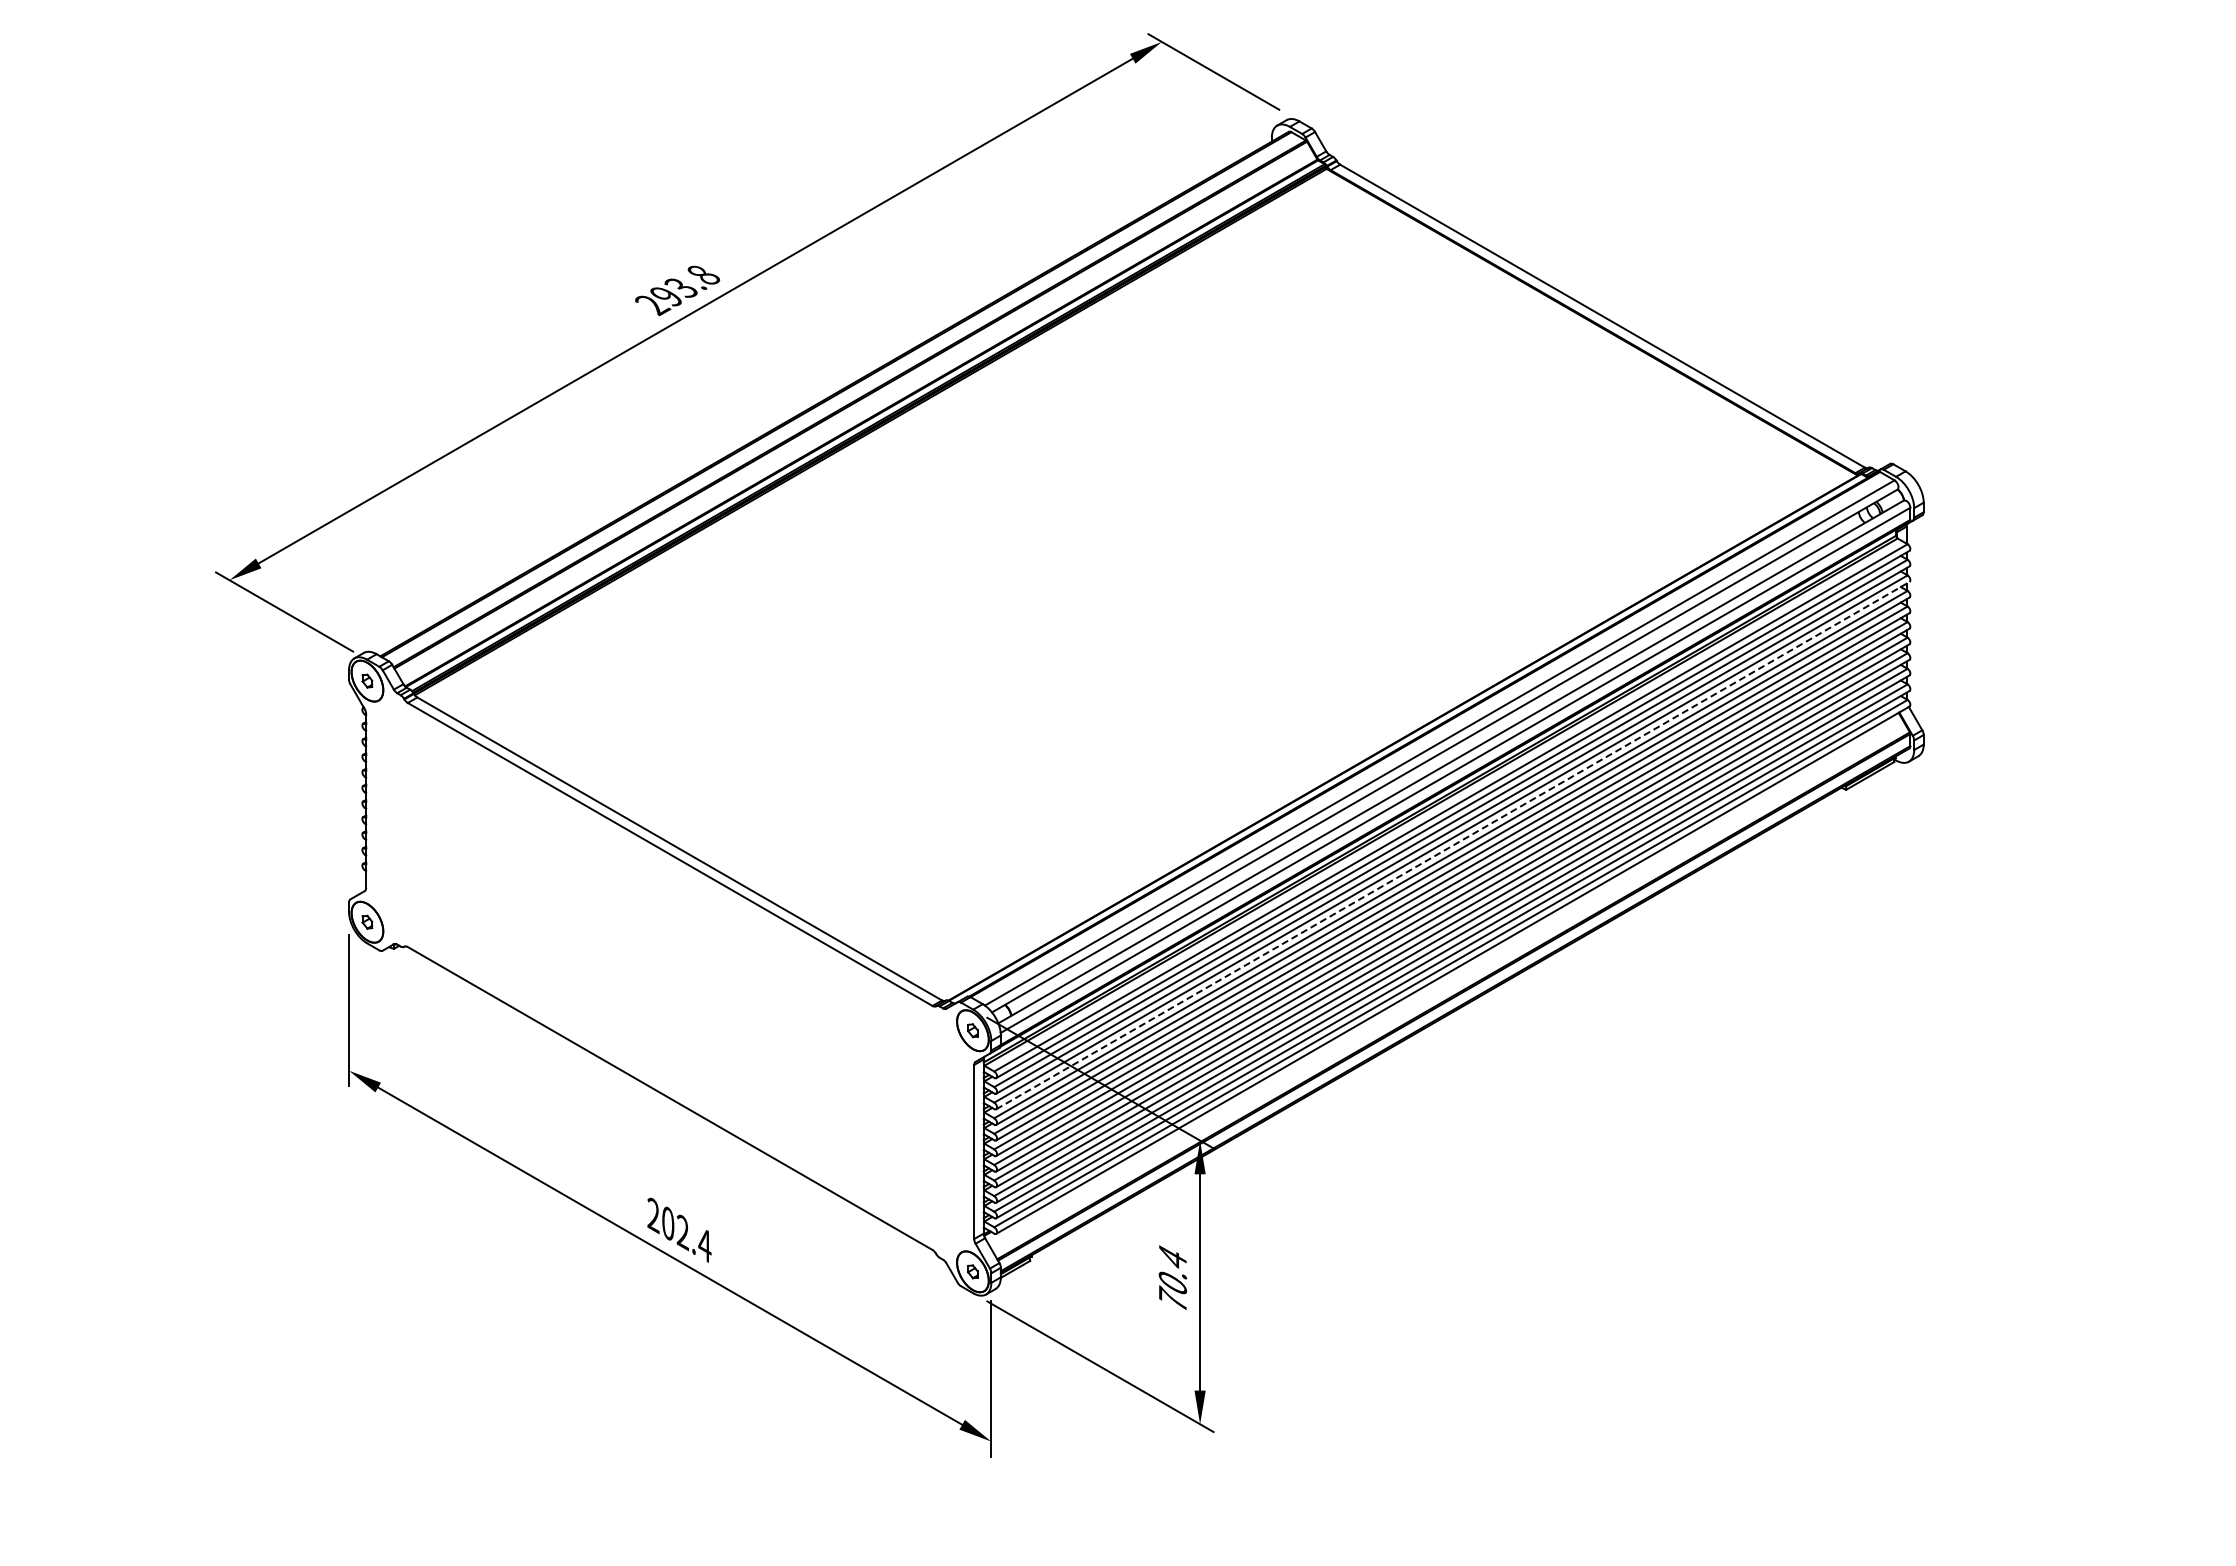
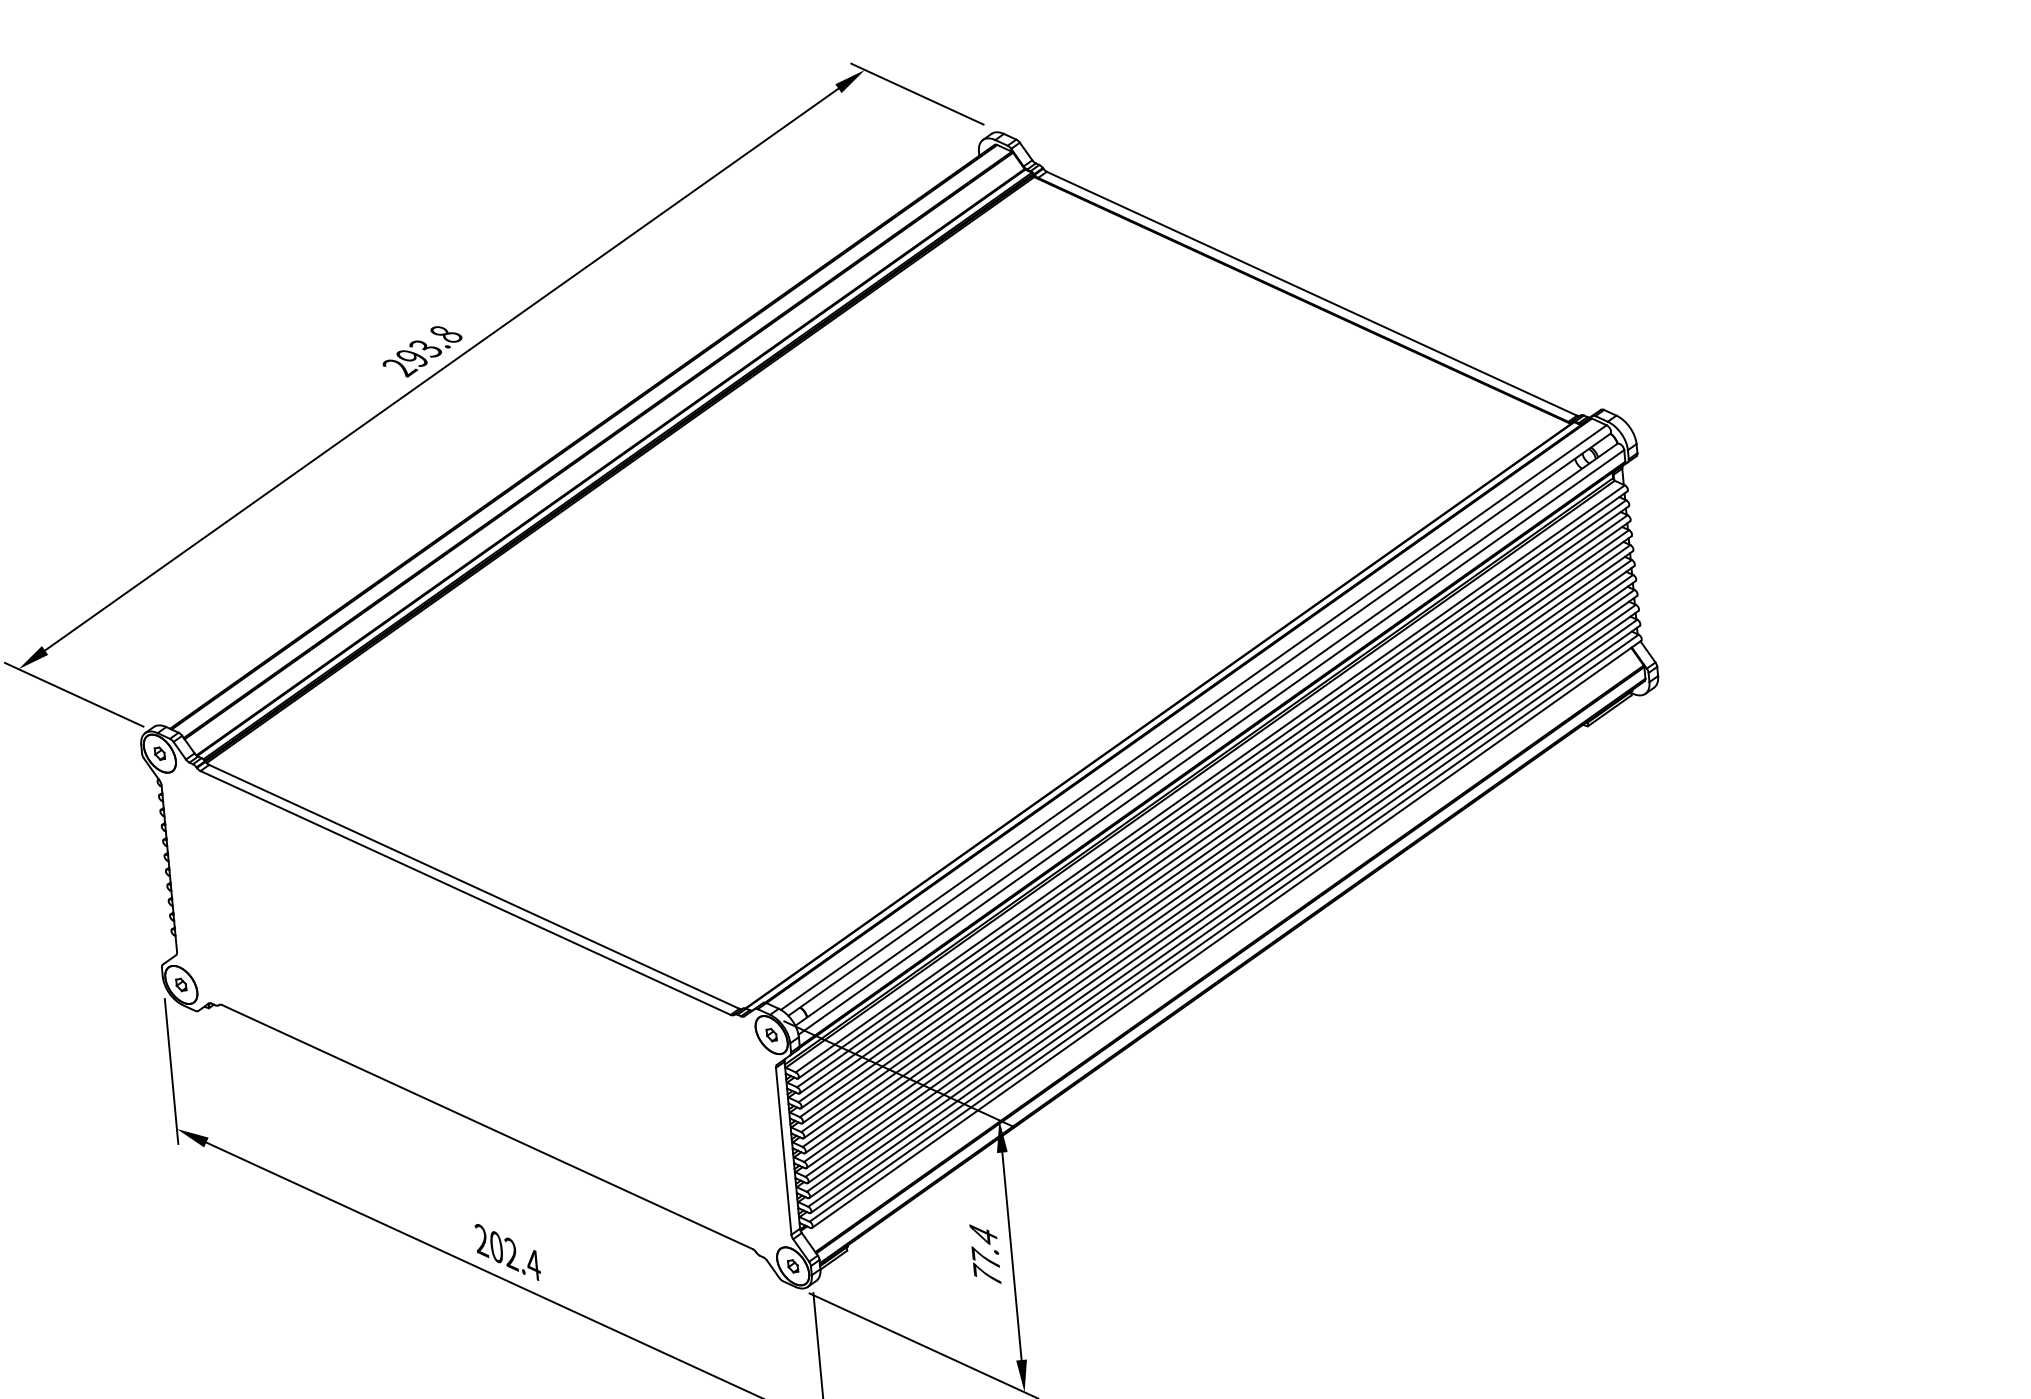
line: (1453, 845) -> (1216, 814), dashed -> solid
text: (1172, 1281) -> (985, 1257), 70.4 -> 77.4

